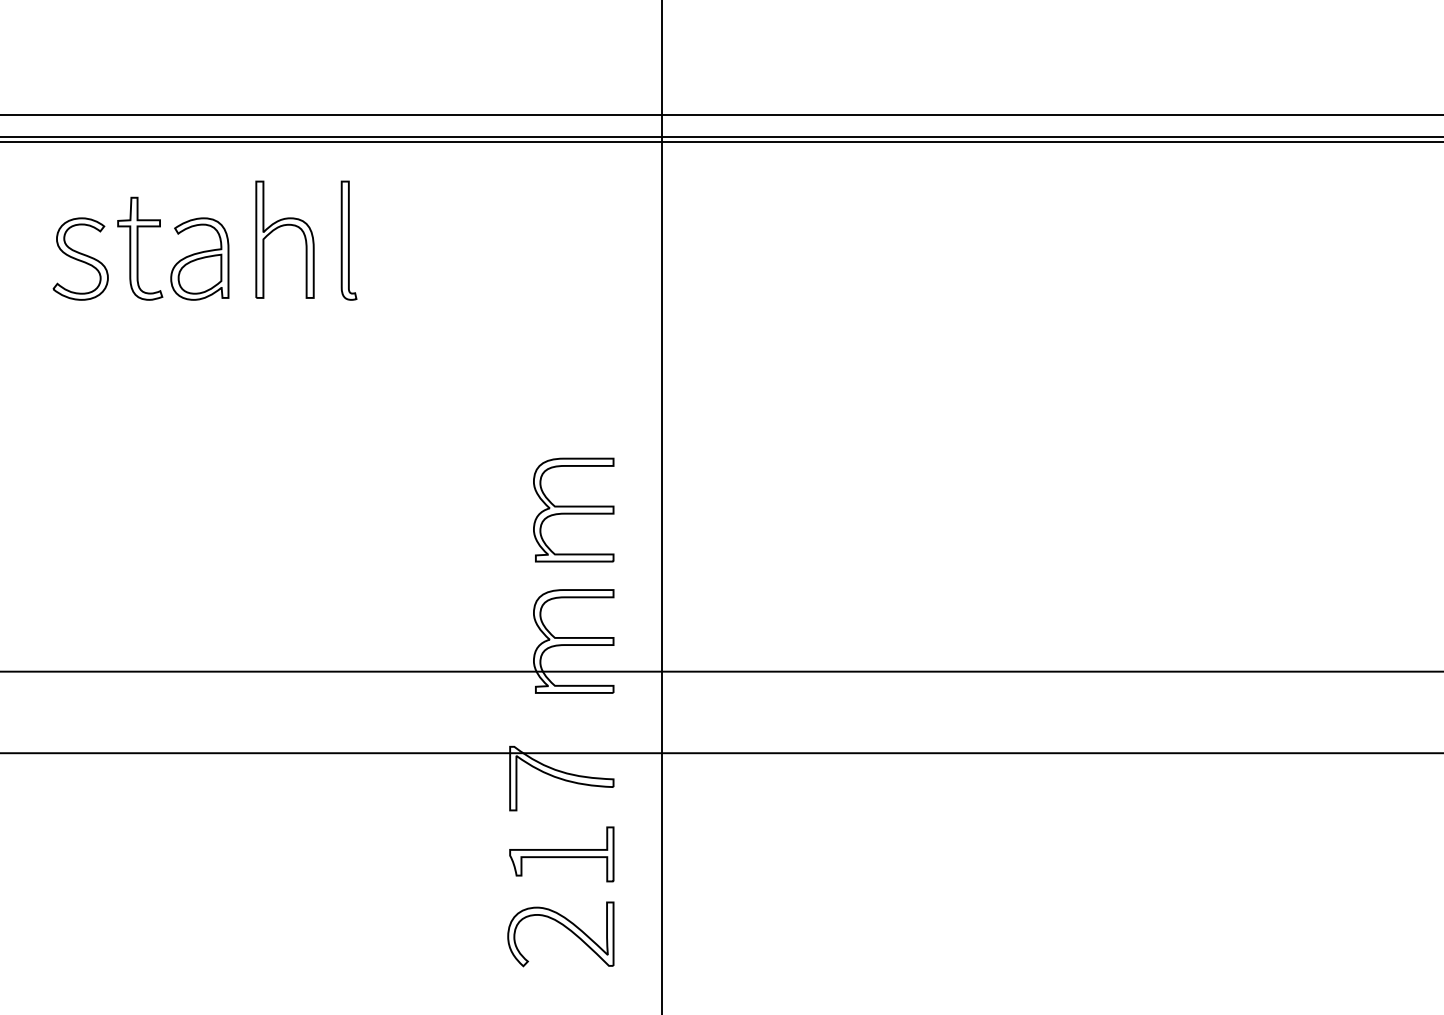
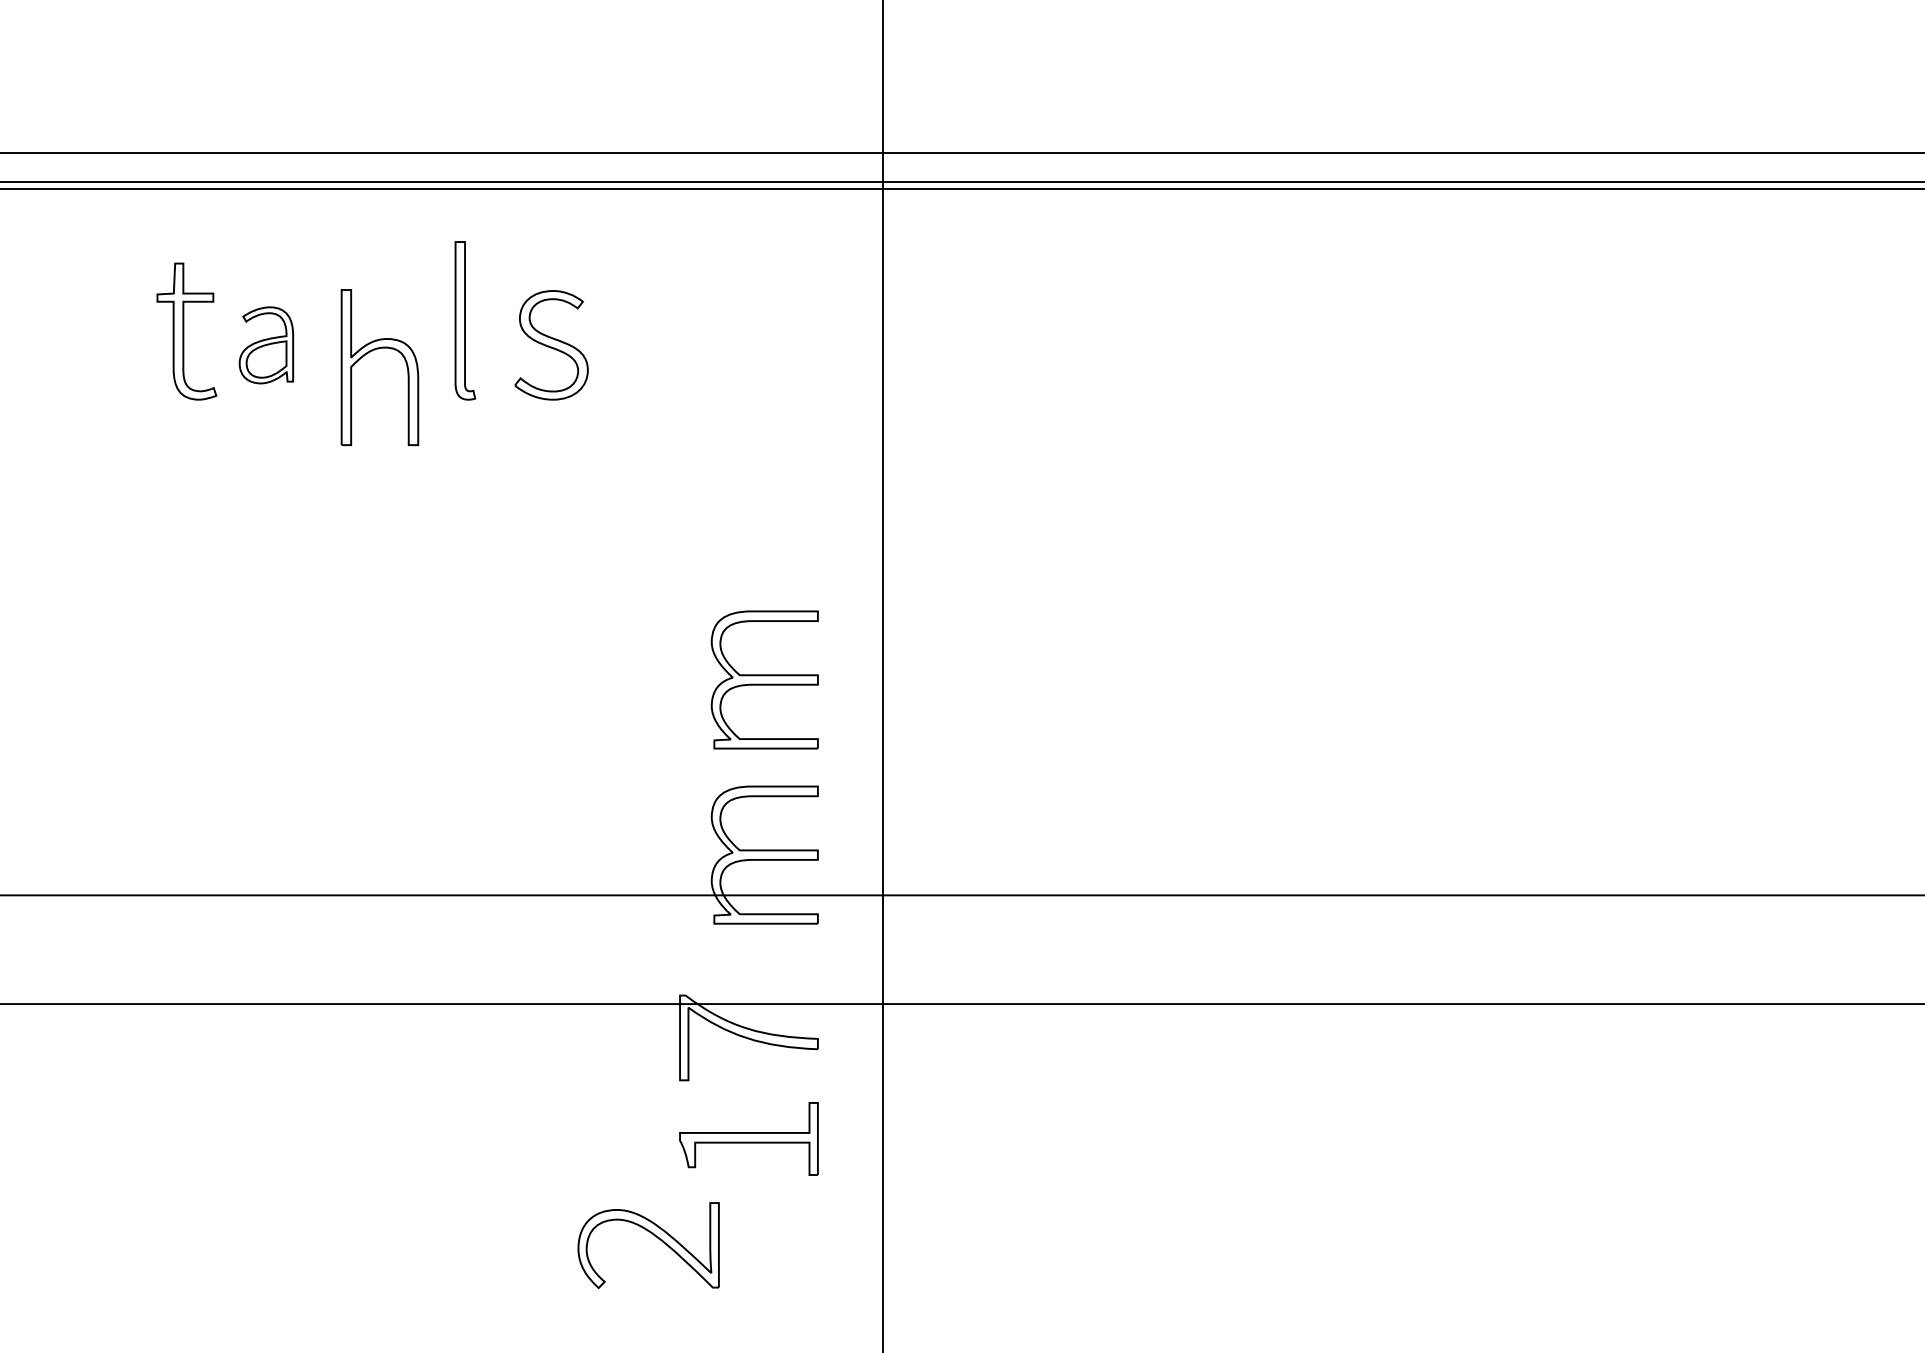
part: (281, 226) -> (375, 350), moved
part: (80, 259) -> (551, 345), moved
part: (199, 259) -> (266, 345), size x0.7
part: (565, 927) -> (654, 1236), moved

